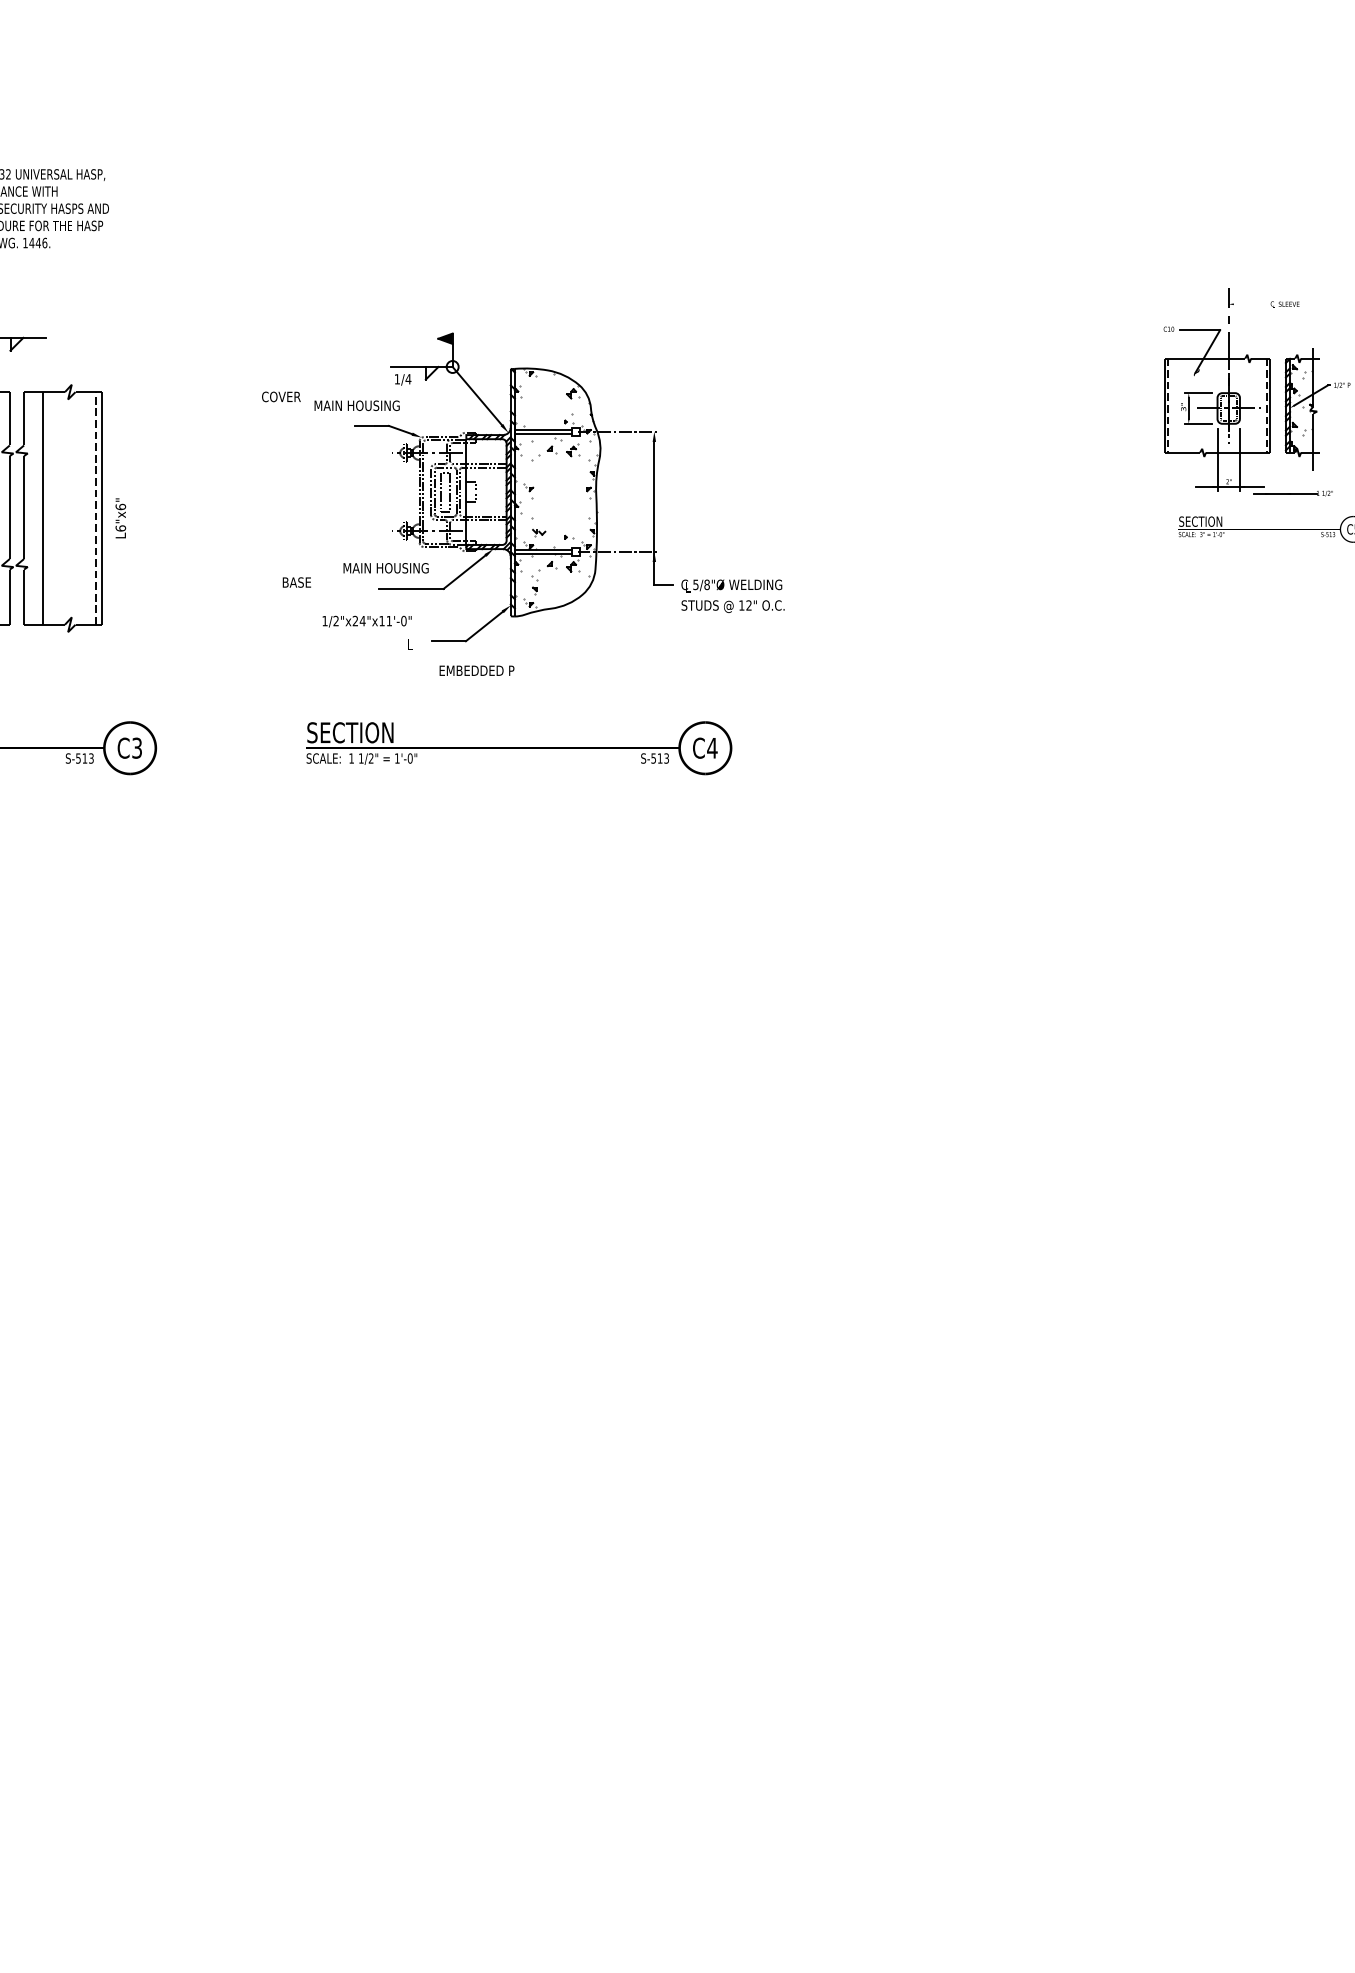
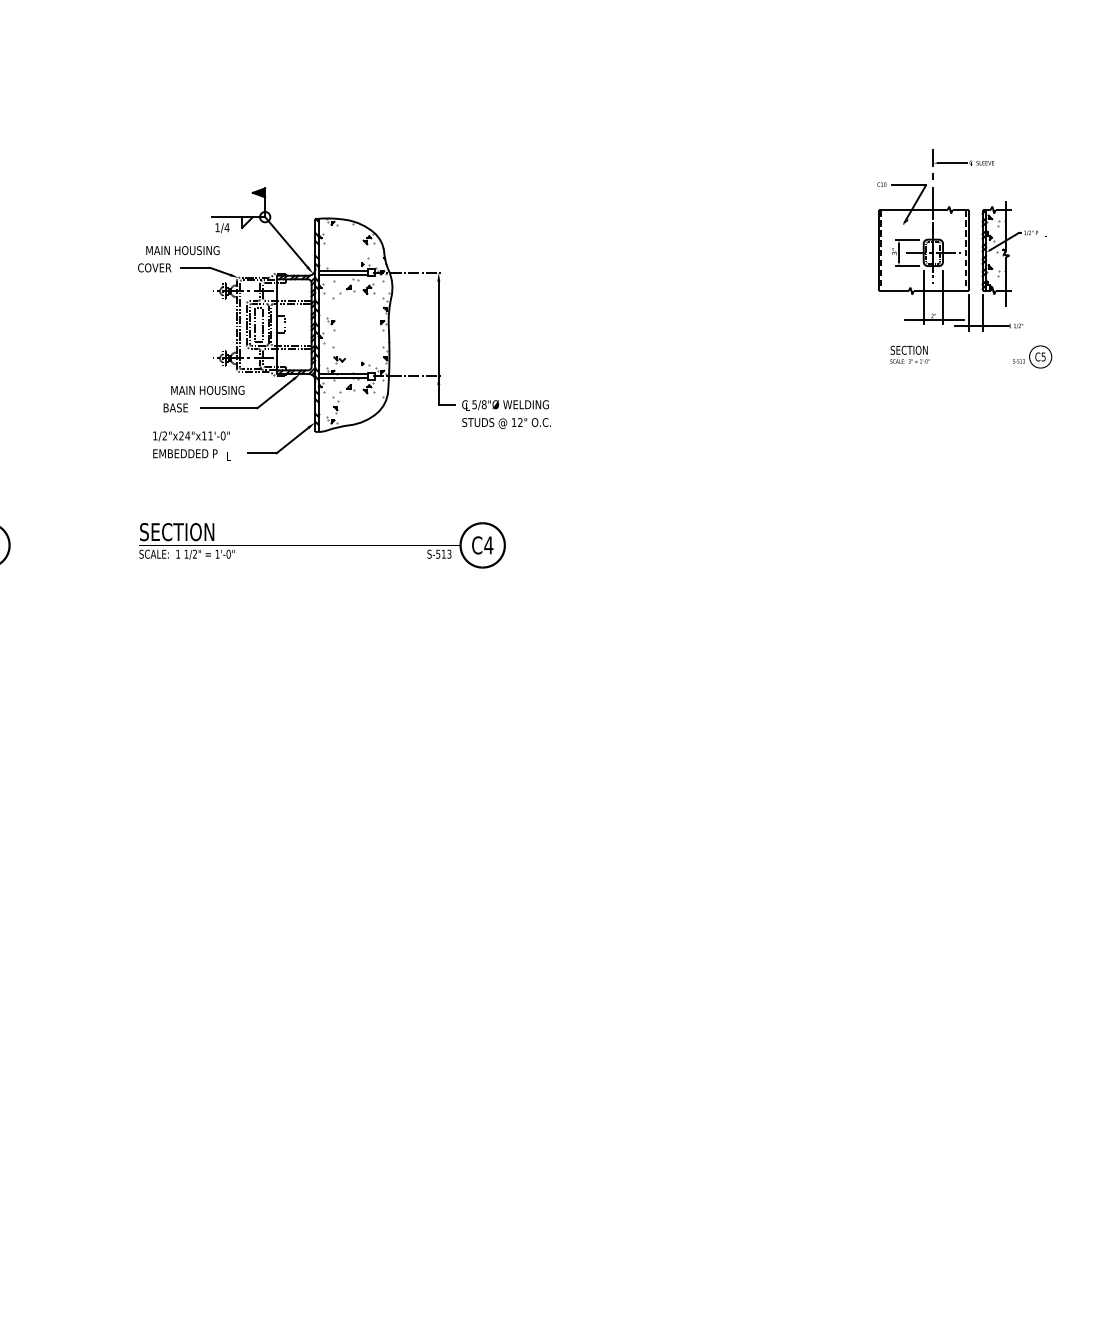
line: (1250, 304) -> (952, 163), added
text: (281, 396) -> (154, 267), moved
line: (1270, 478) -> (969, 313), added
line: (1285, 478) -> (982, 313), added
text: (296, 582) -> (175, 407), moved
text: (476, 670) -> (184, 453), moved

